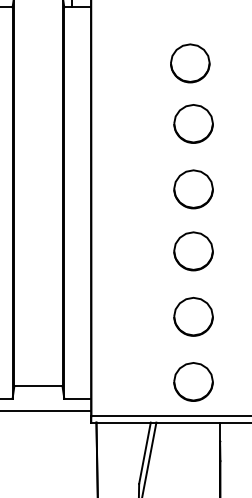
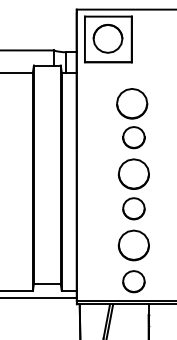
part: (189, 62) -> (131, 103), size x1.4
part: (192, 188) -> (133, 173), size x1.4
part: (192, 315) -> (133, 244), size x1.4

